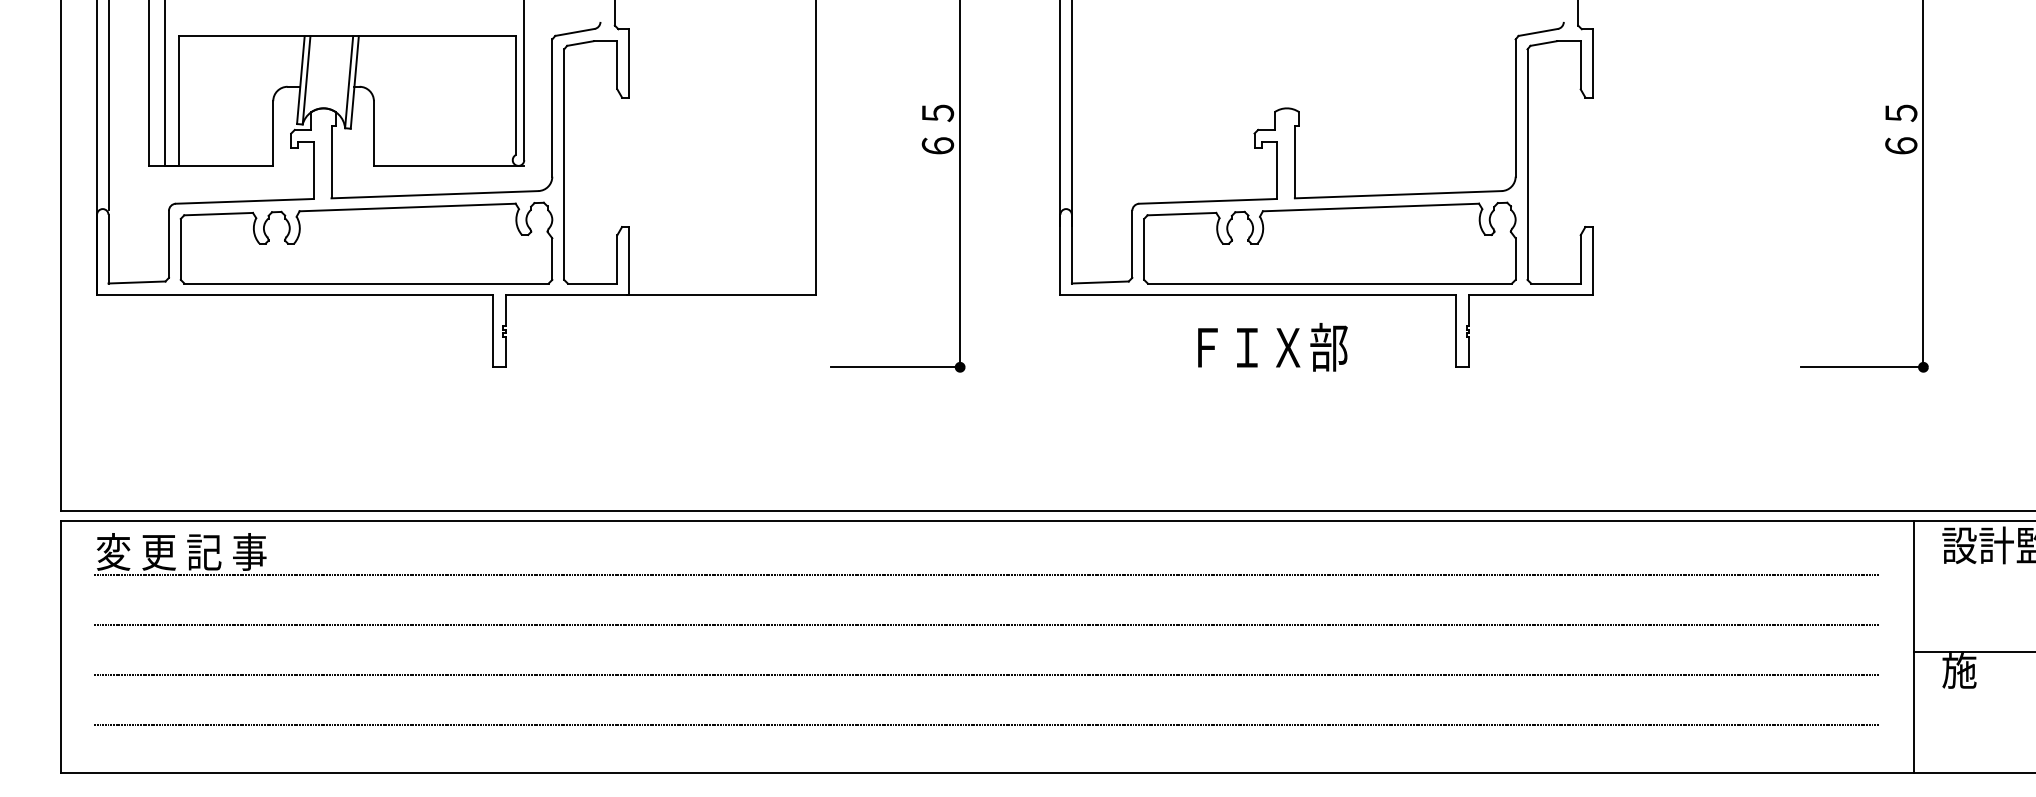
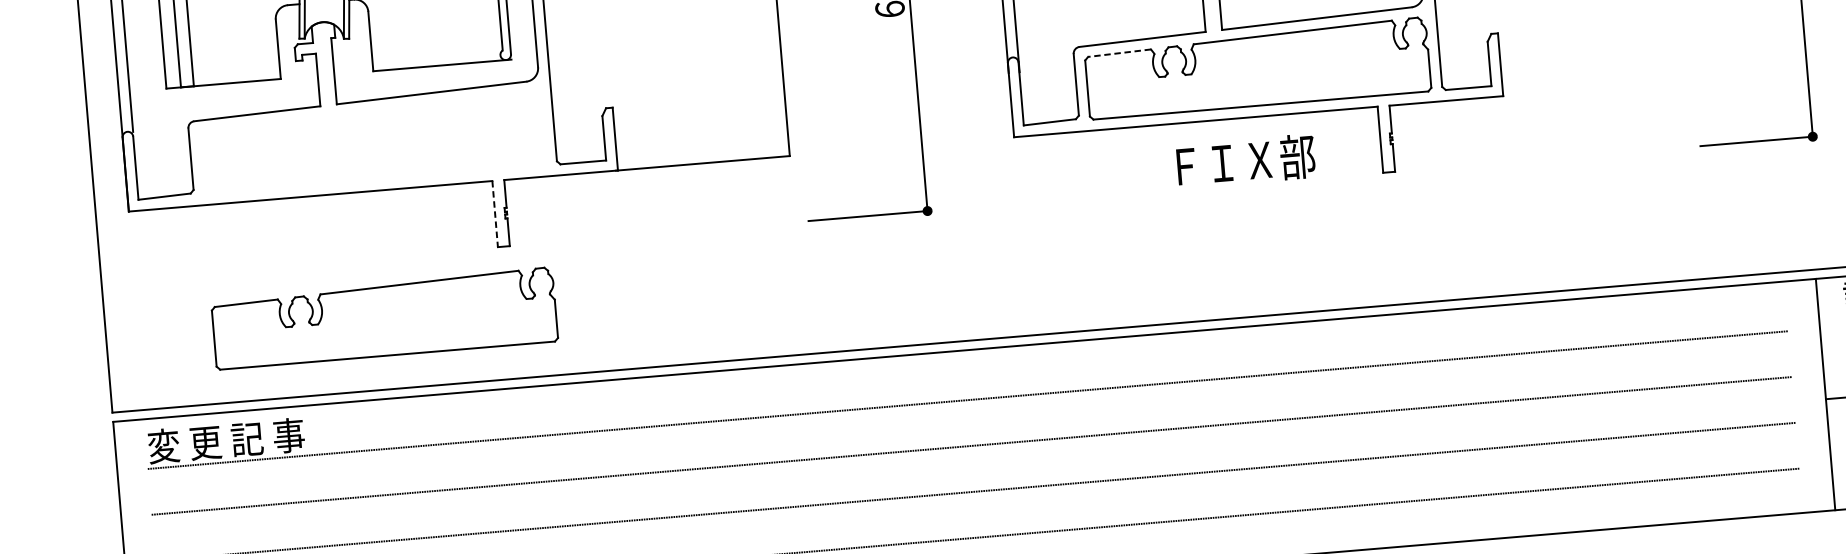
line: (1181, 214) -> (1119, 53), solid -> dashed
part: (366, 242) -> (384, 317), moved
line: (492, 331) -> (495, 214), solid -> dashed
text: (1272, 347) -> (1245, 161), moved

